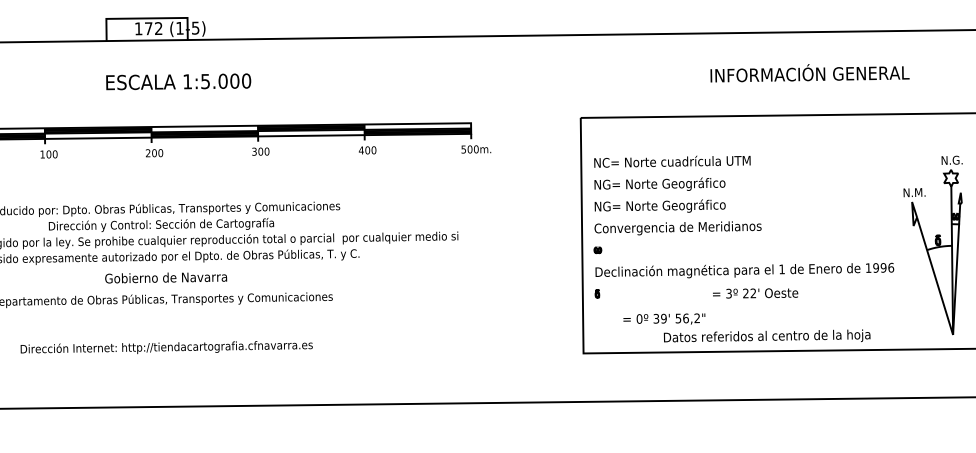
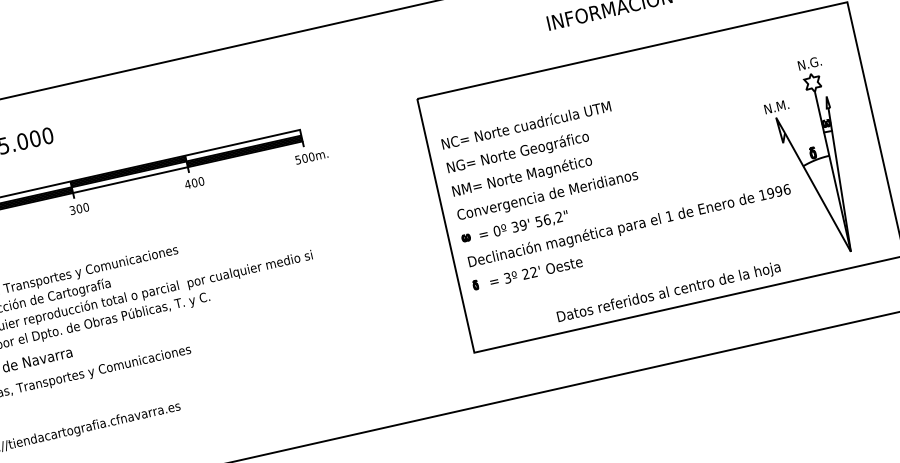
text: (664, 205) -> (527, 174), NG= Norte Geográfico -> NM= Norte Magnético
part: (932, 245) -> (808, 159), moved
text: (755, 293) -> (536, 271), moved
text: (664, 318) -> (523, 224), moved

